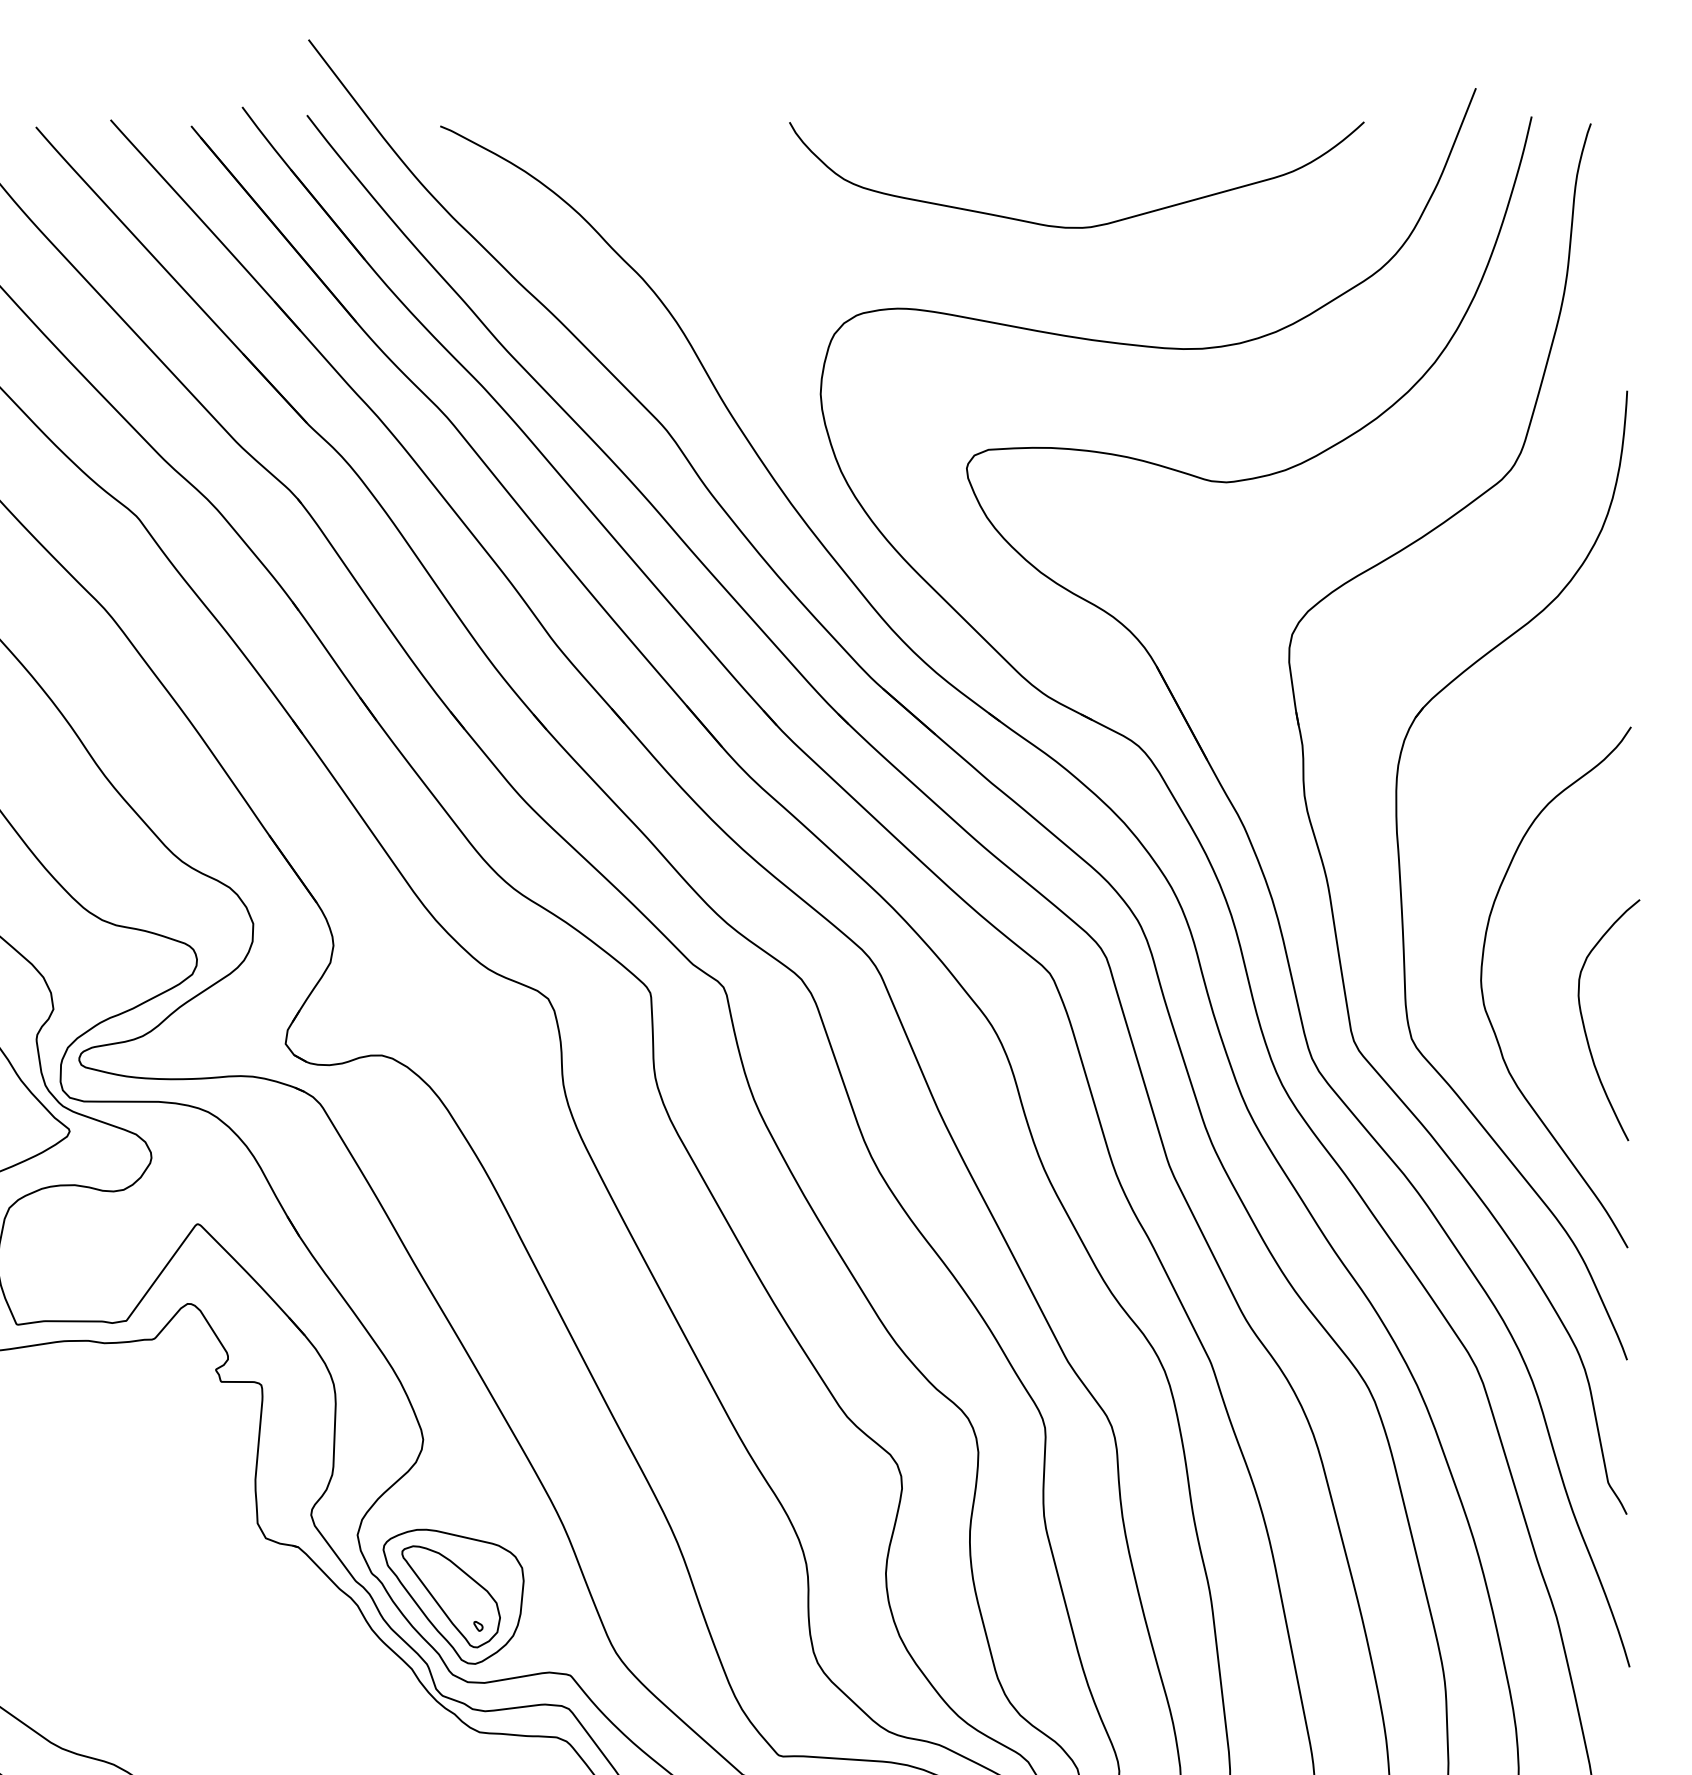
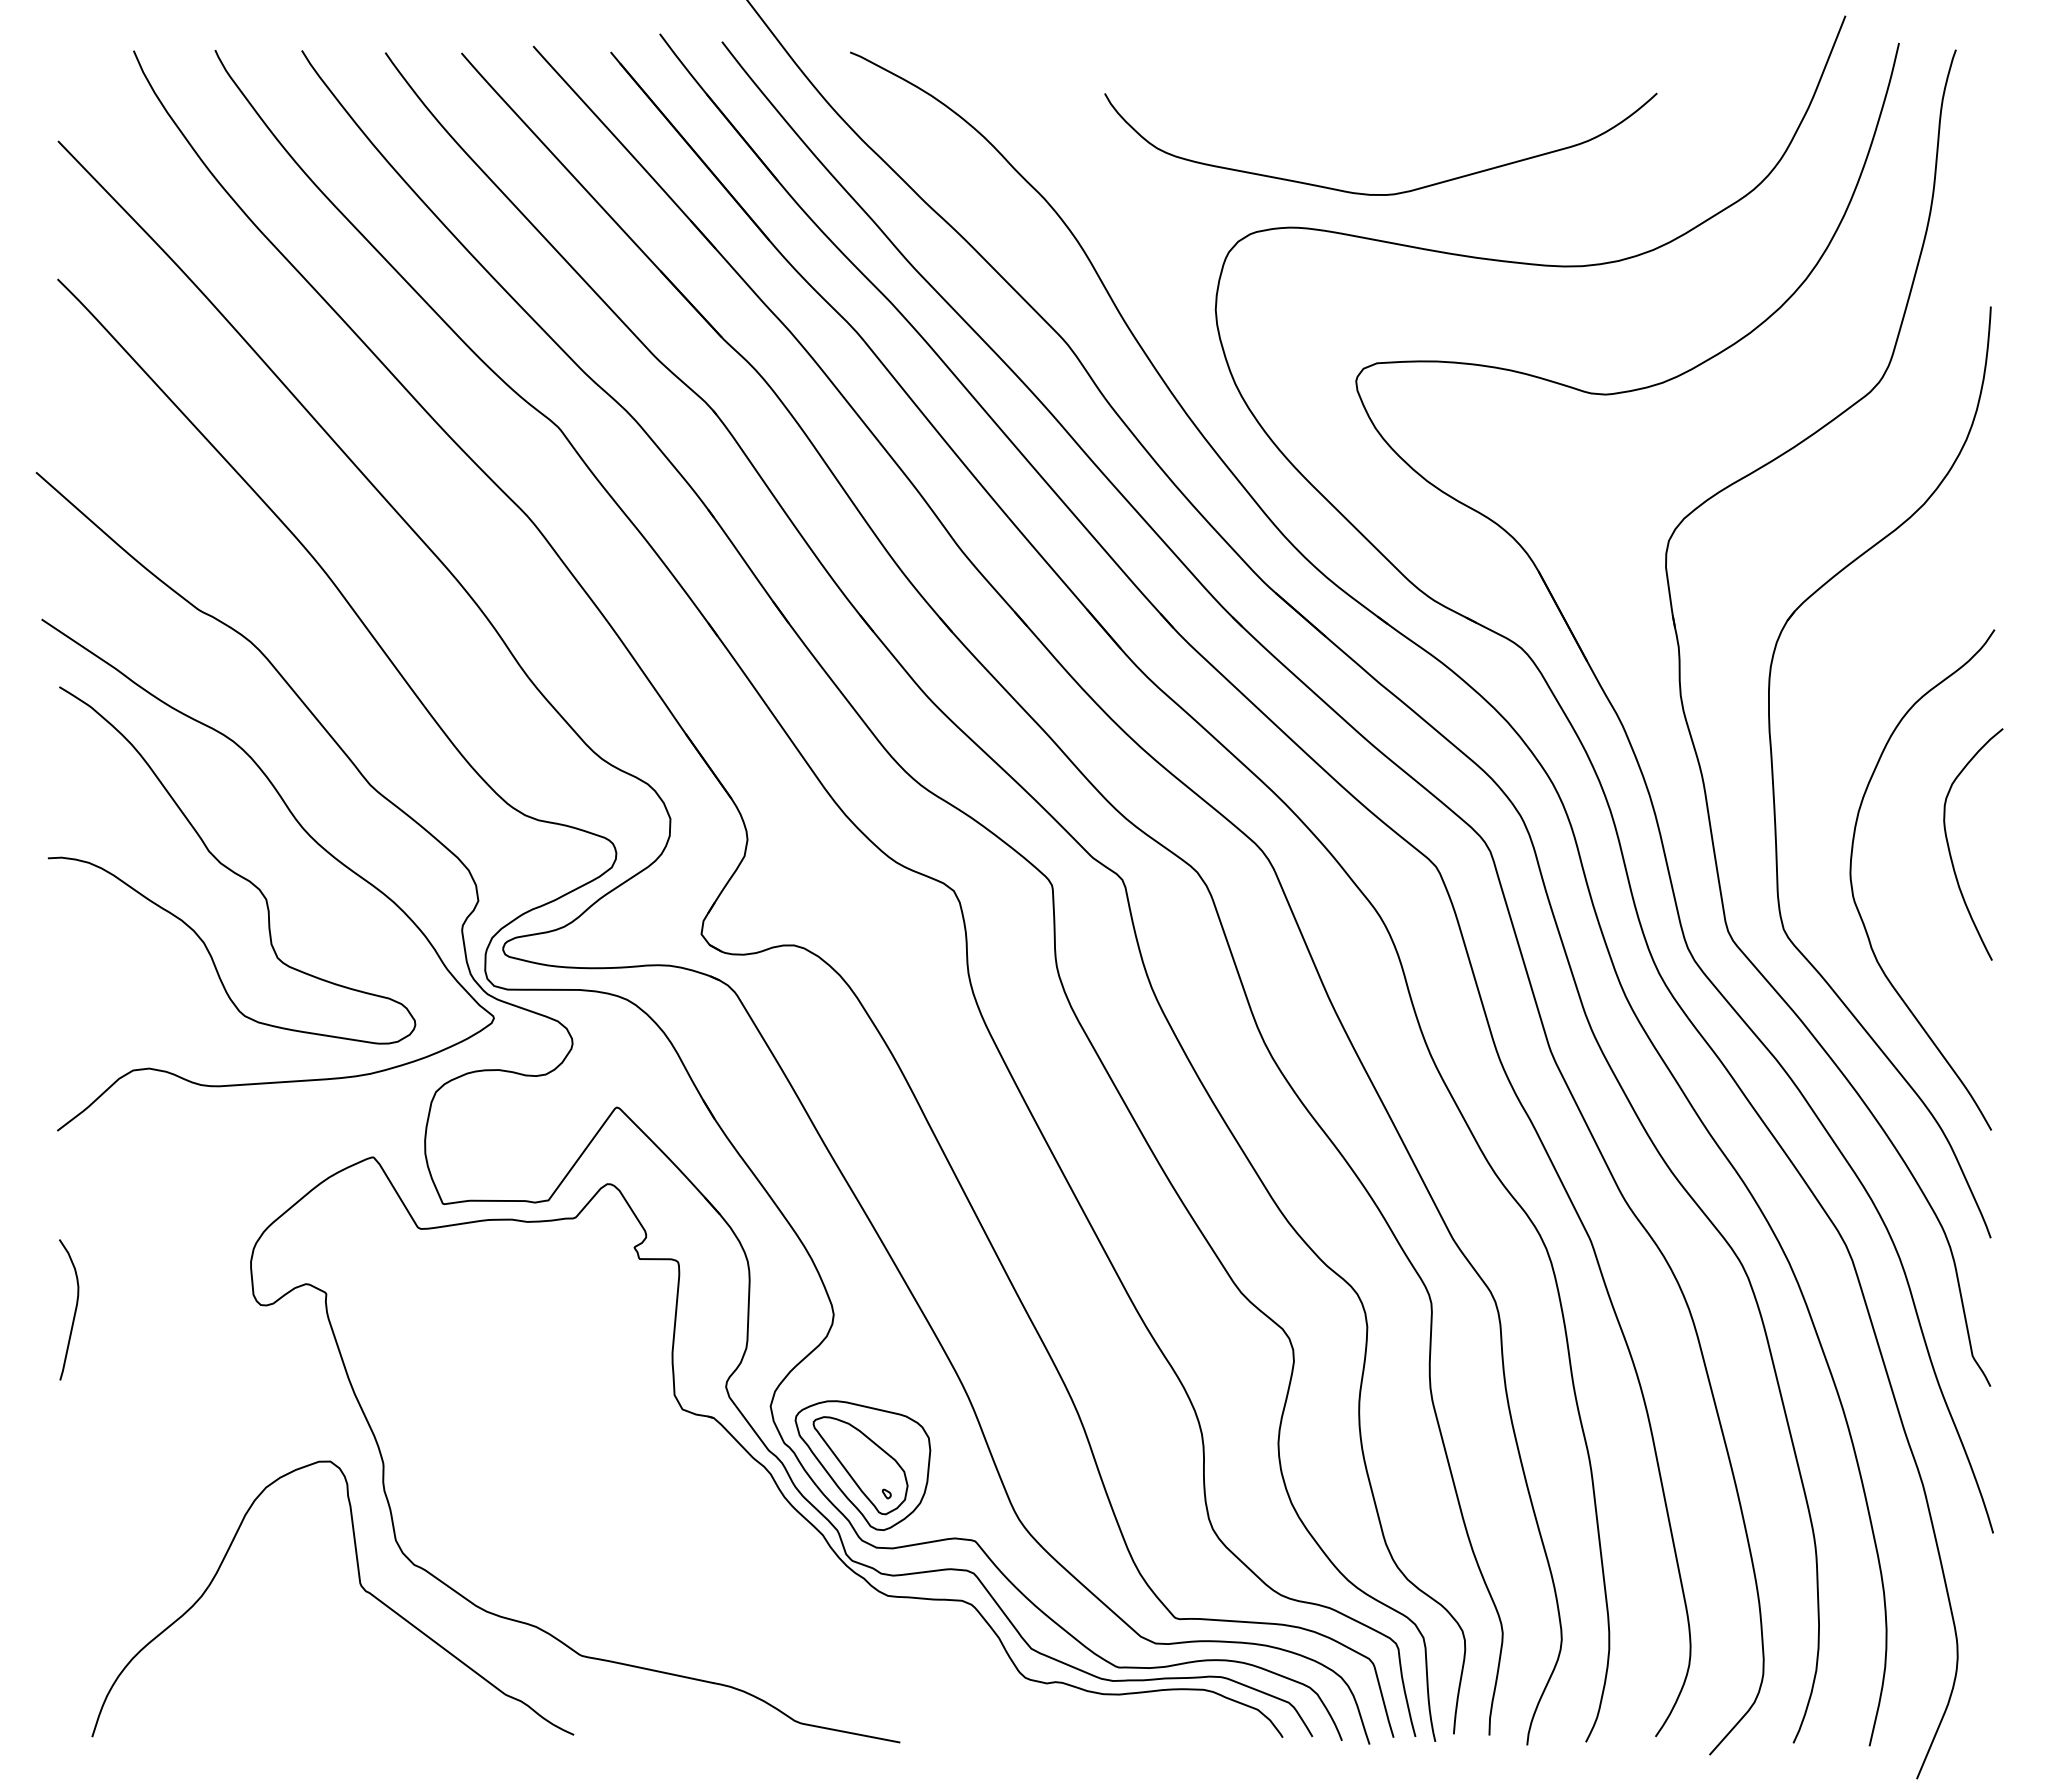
curve: (1084, 226) -> (1388, 193), moved
curve: (1585, 1026) -> (1950, 850), moved

